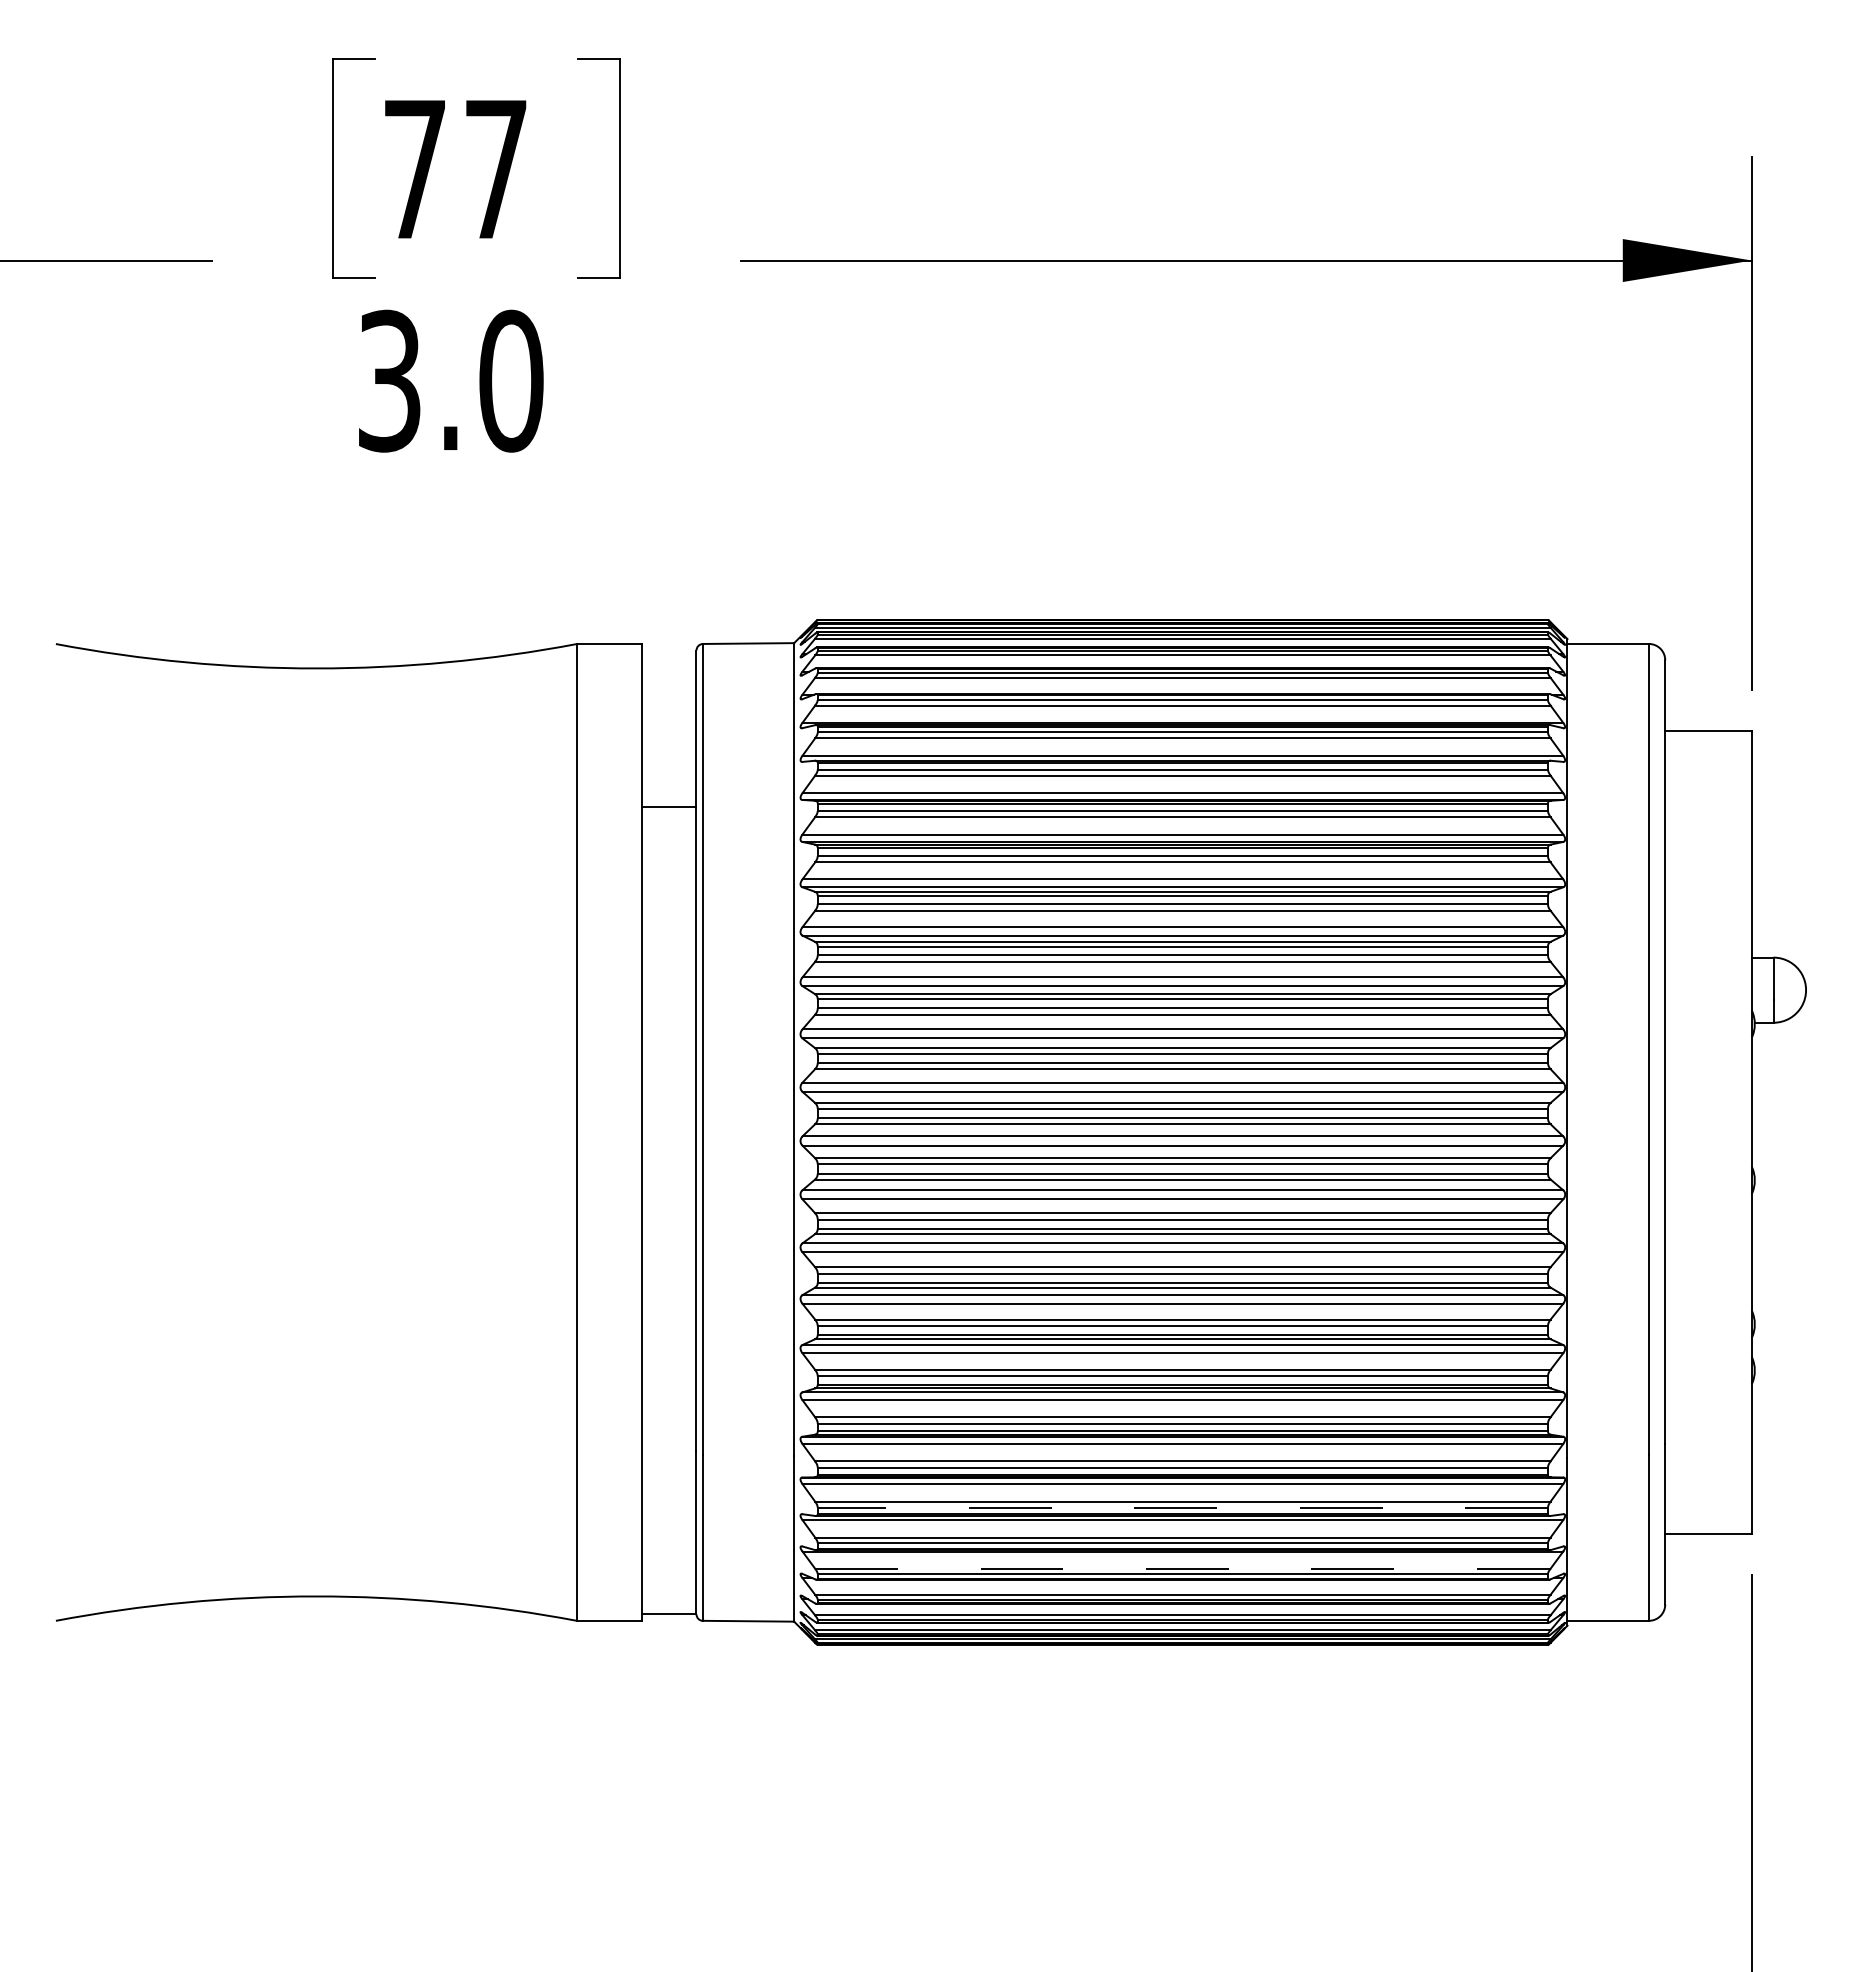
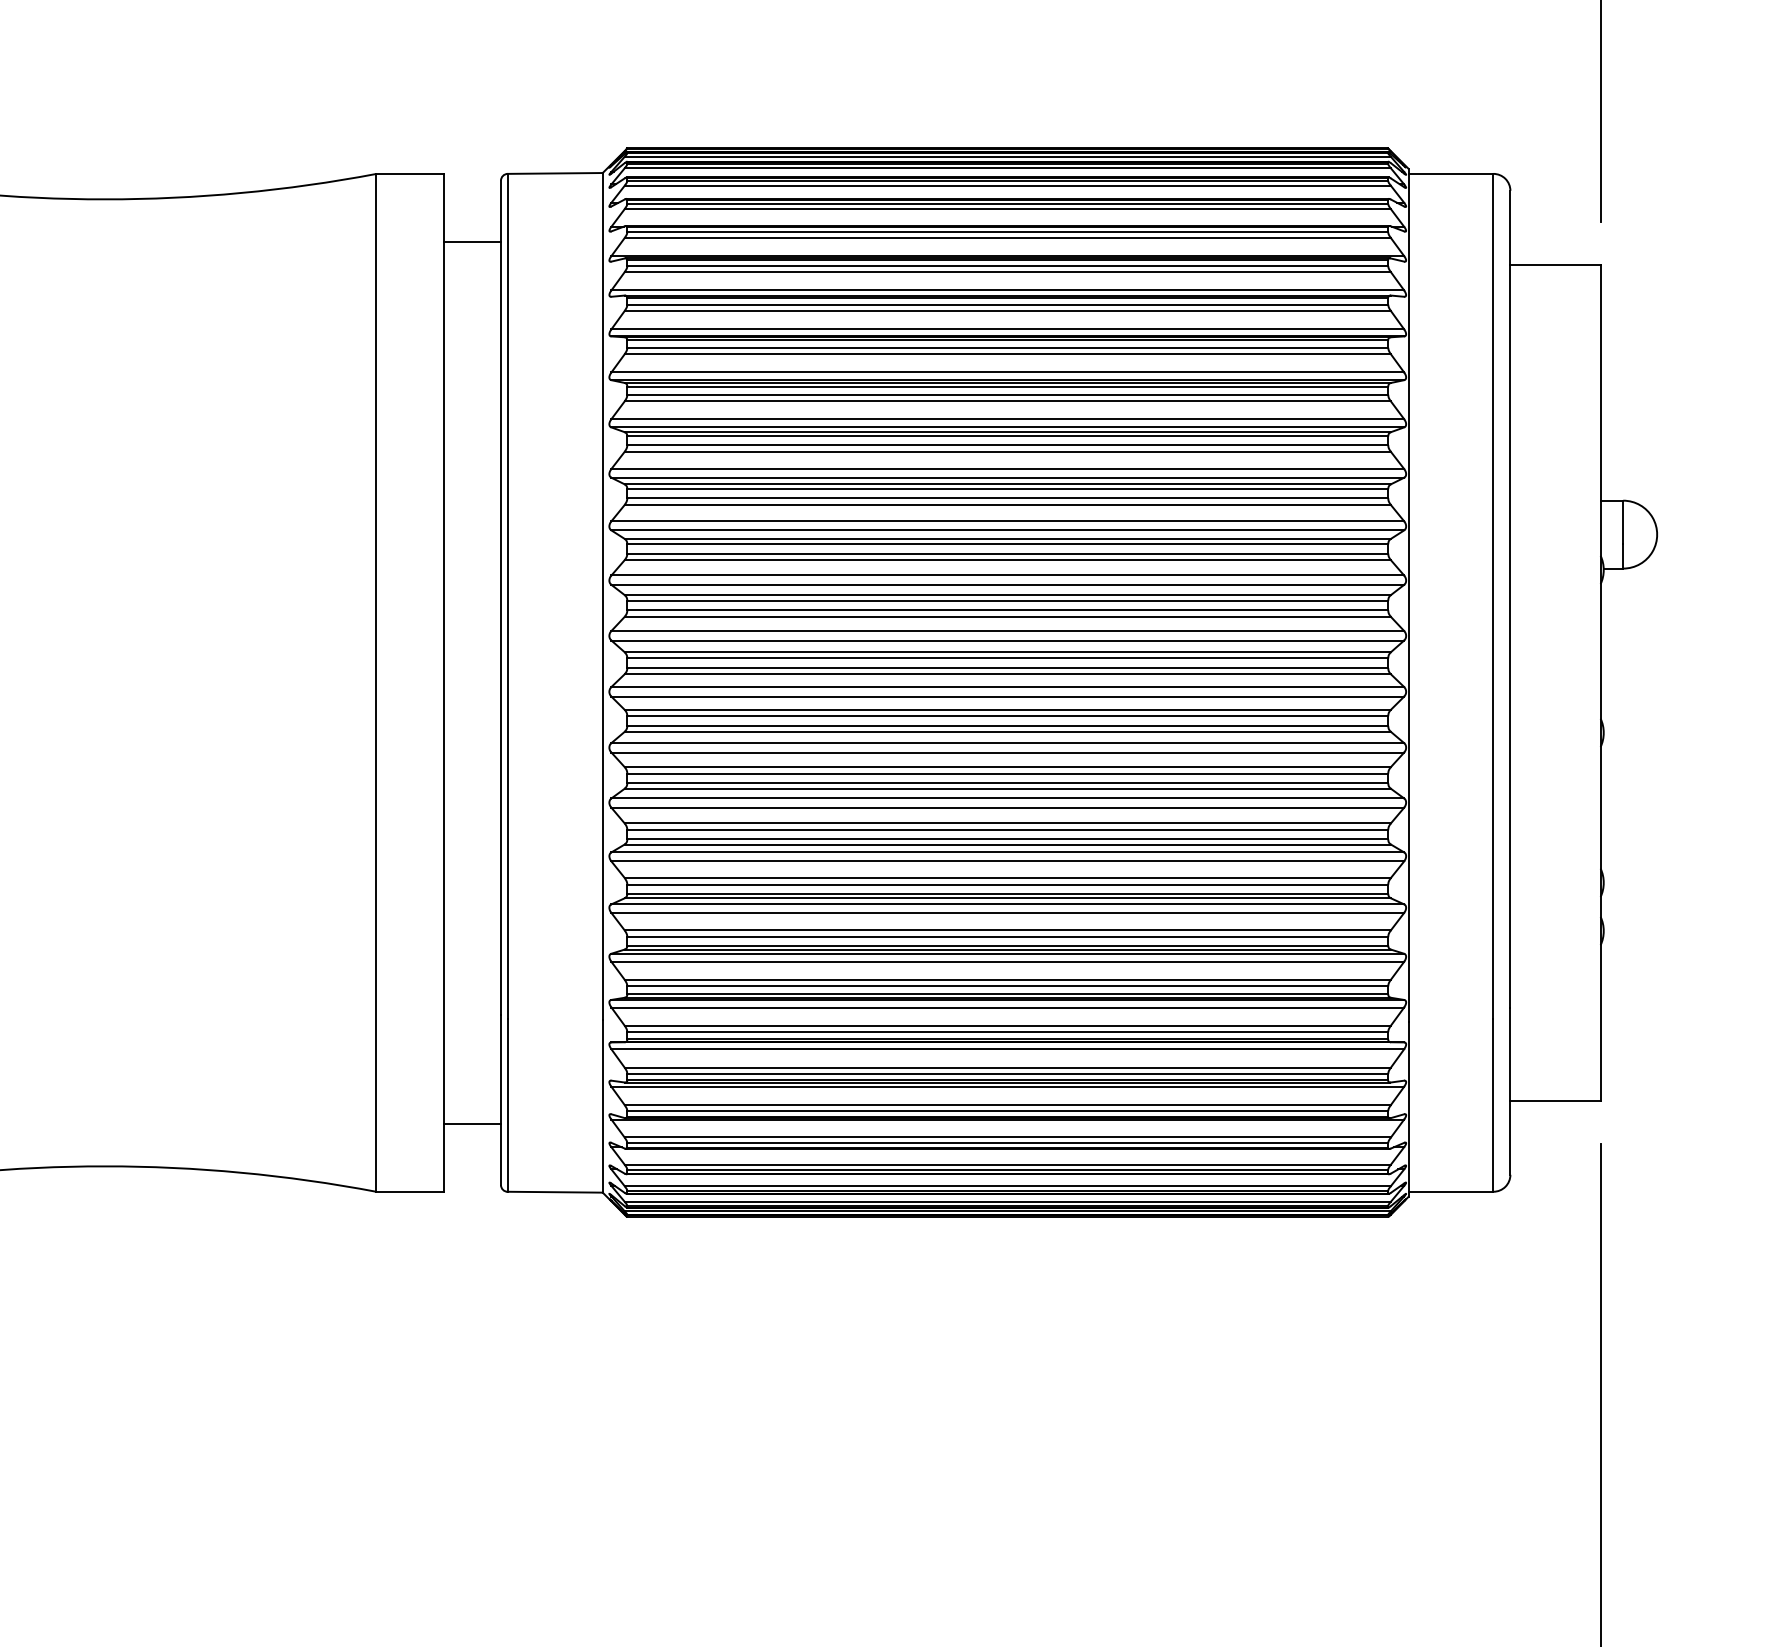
line: (669, 807) -> (472, 242), moved
line: (1182, 1507) -> (1007, 1073), dashed -> solid
line: (1182, 1568) -> (1007, 1137), dashed -> solid
line: (669, 1613) -> (472, 1123), moved

